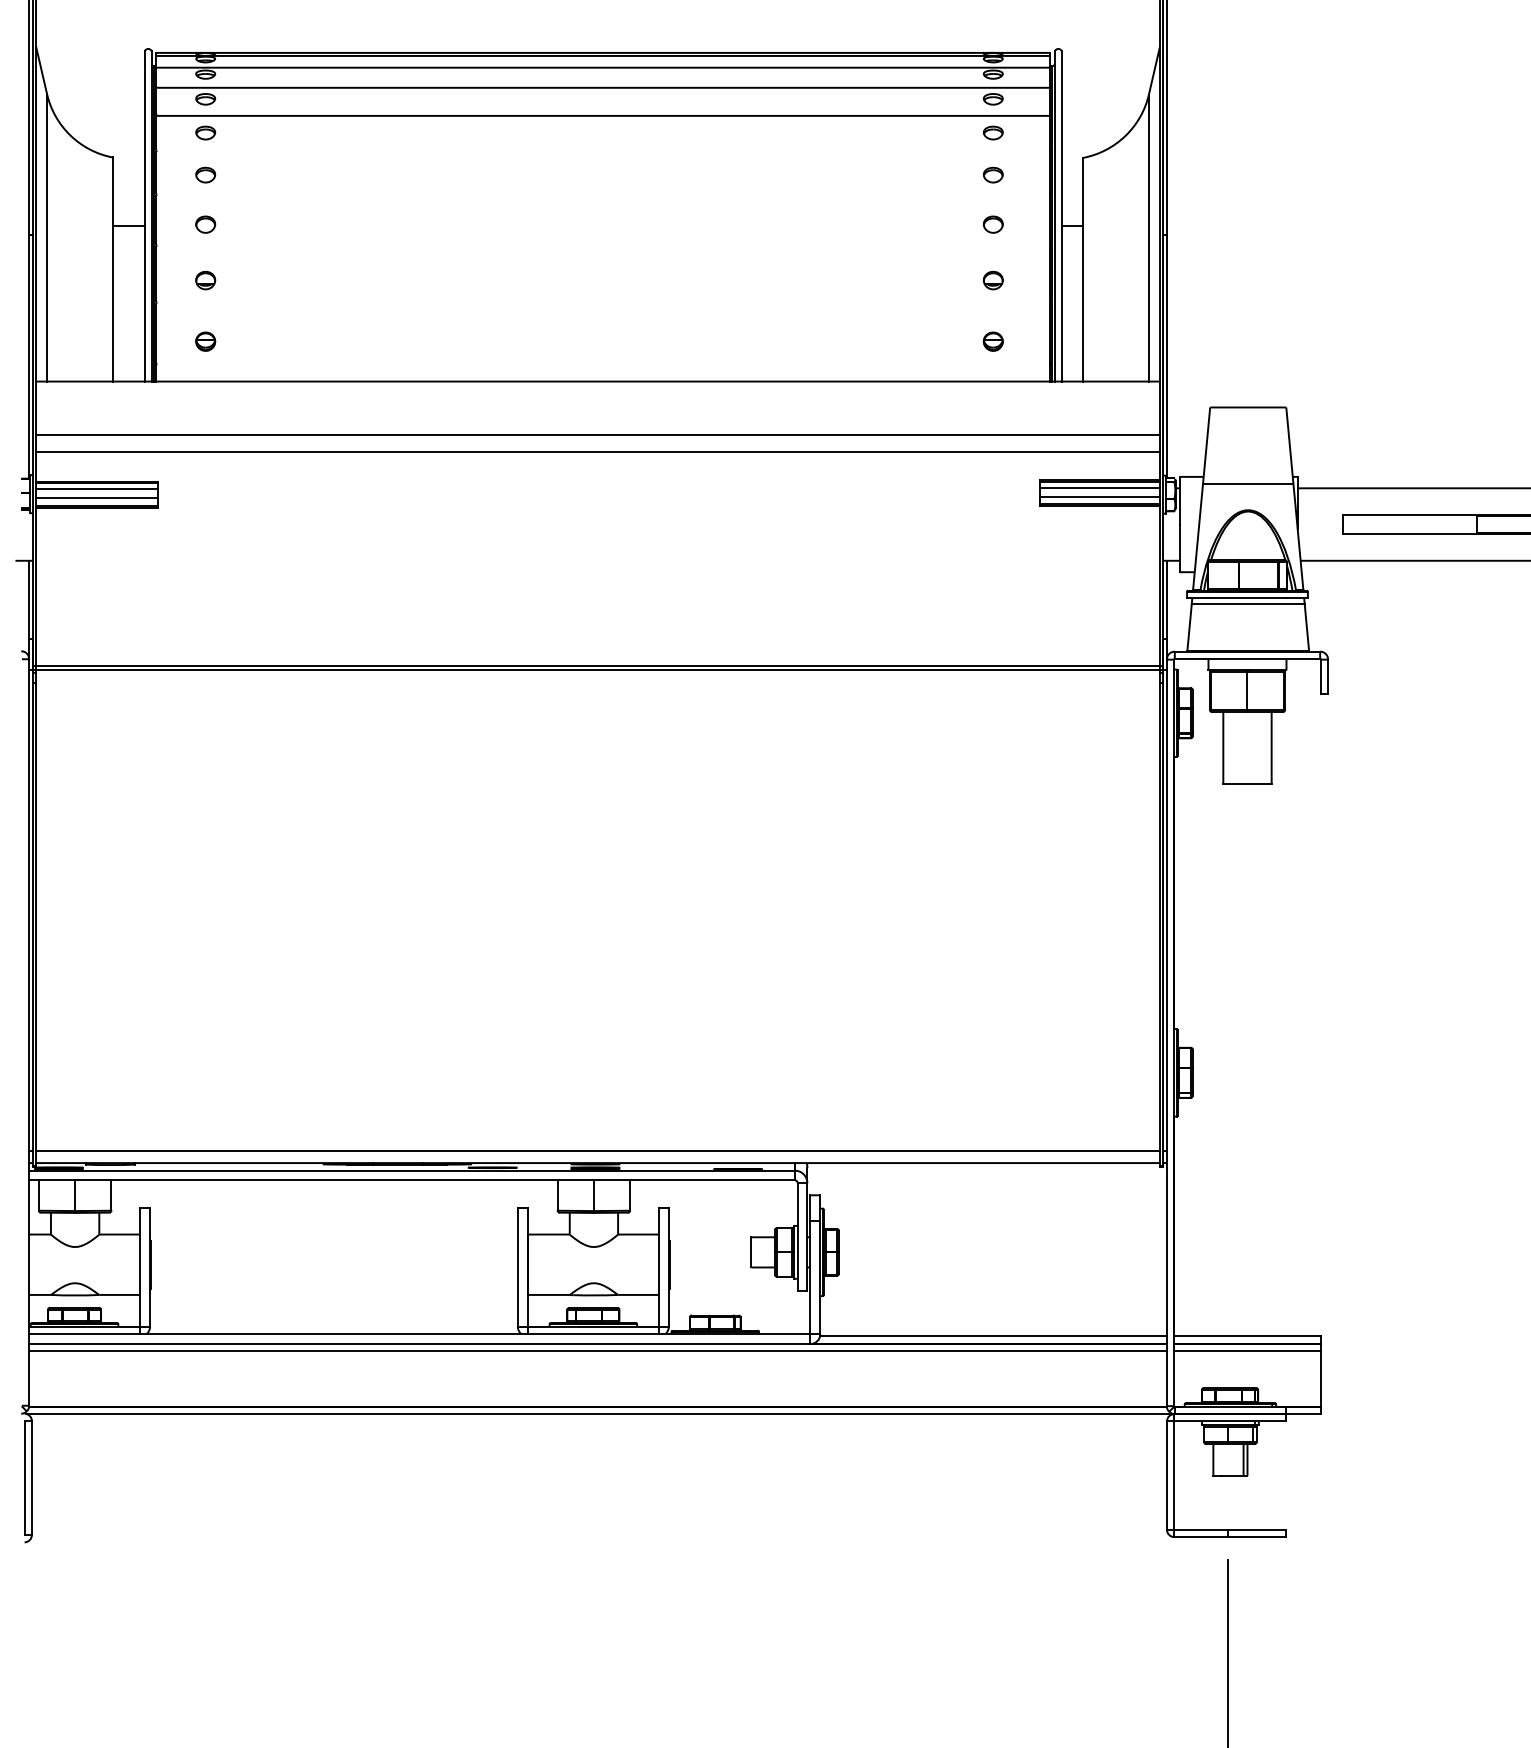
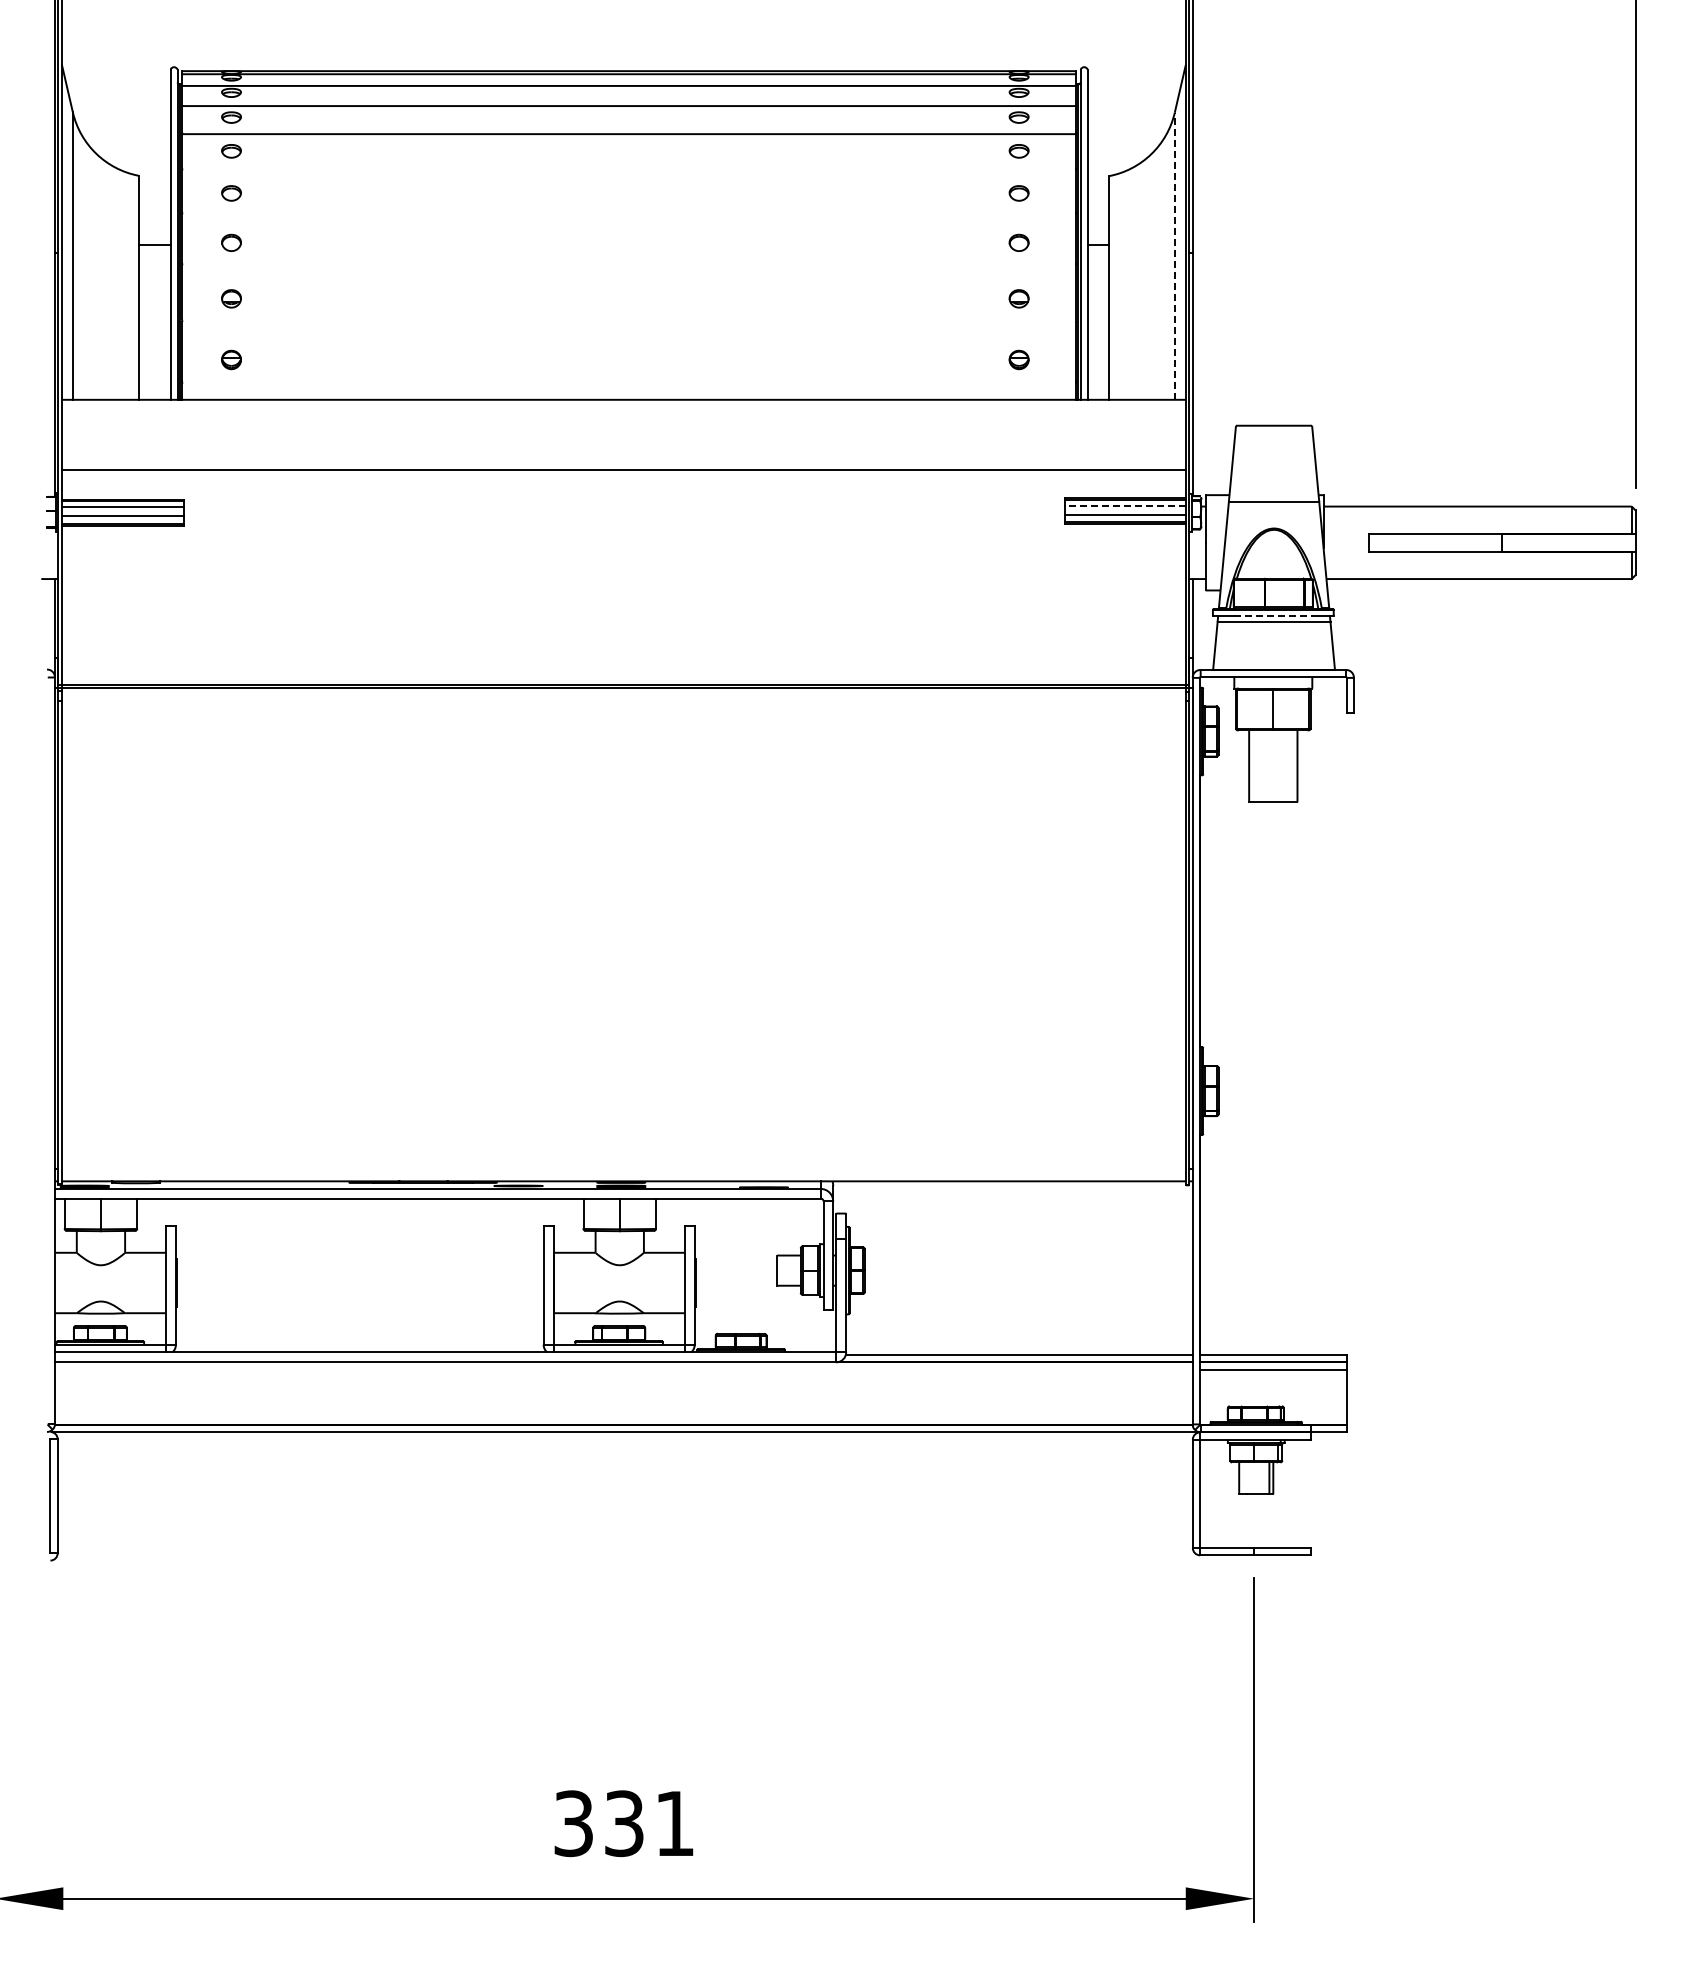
line: (1148, 238) -> (1174, 256), solid -> dashed
line: (597, 435) -> (623, 453), removed
line: (1099, 487) -> (1125, 505), solid -> dashed
line: (1247, 598) -> (1273, 616), solid -> dashed
line: (597, 1150) -> (623, 1168), removed
line: (597, 1351) -> (623, 1369), removed

